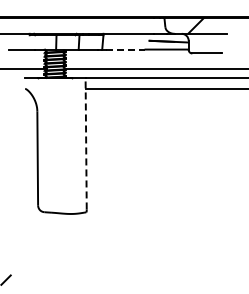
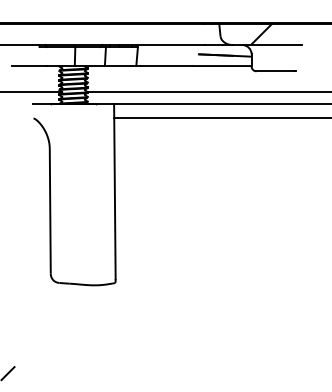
line: (125, 49) -> (167, 65), dashed -> solid
line: (86, 143) -> (115, 191), dashed -> solid

